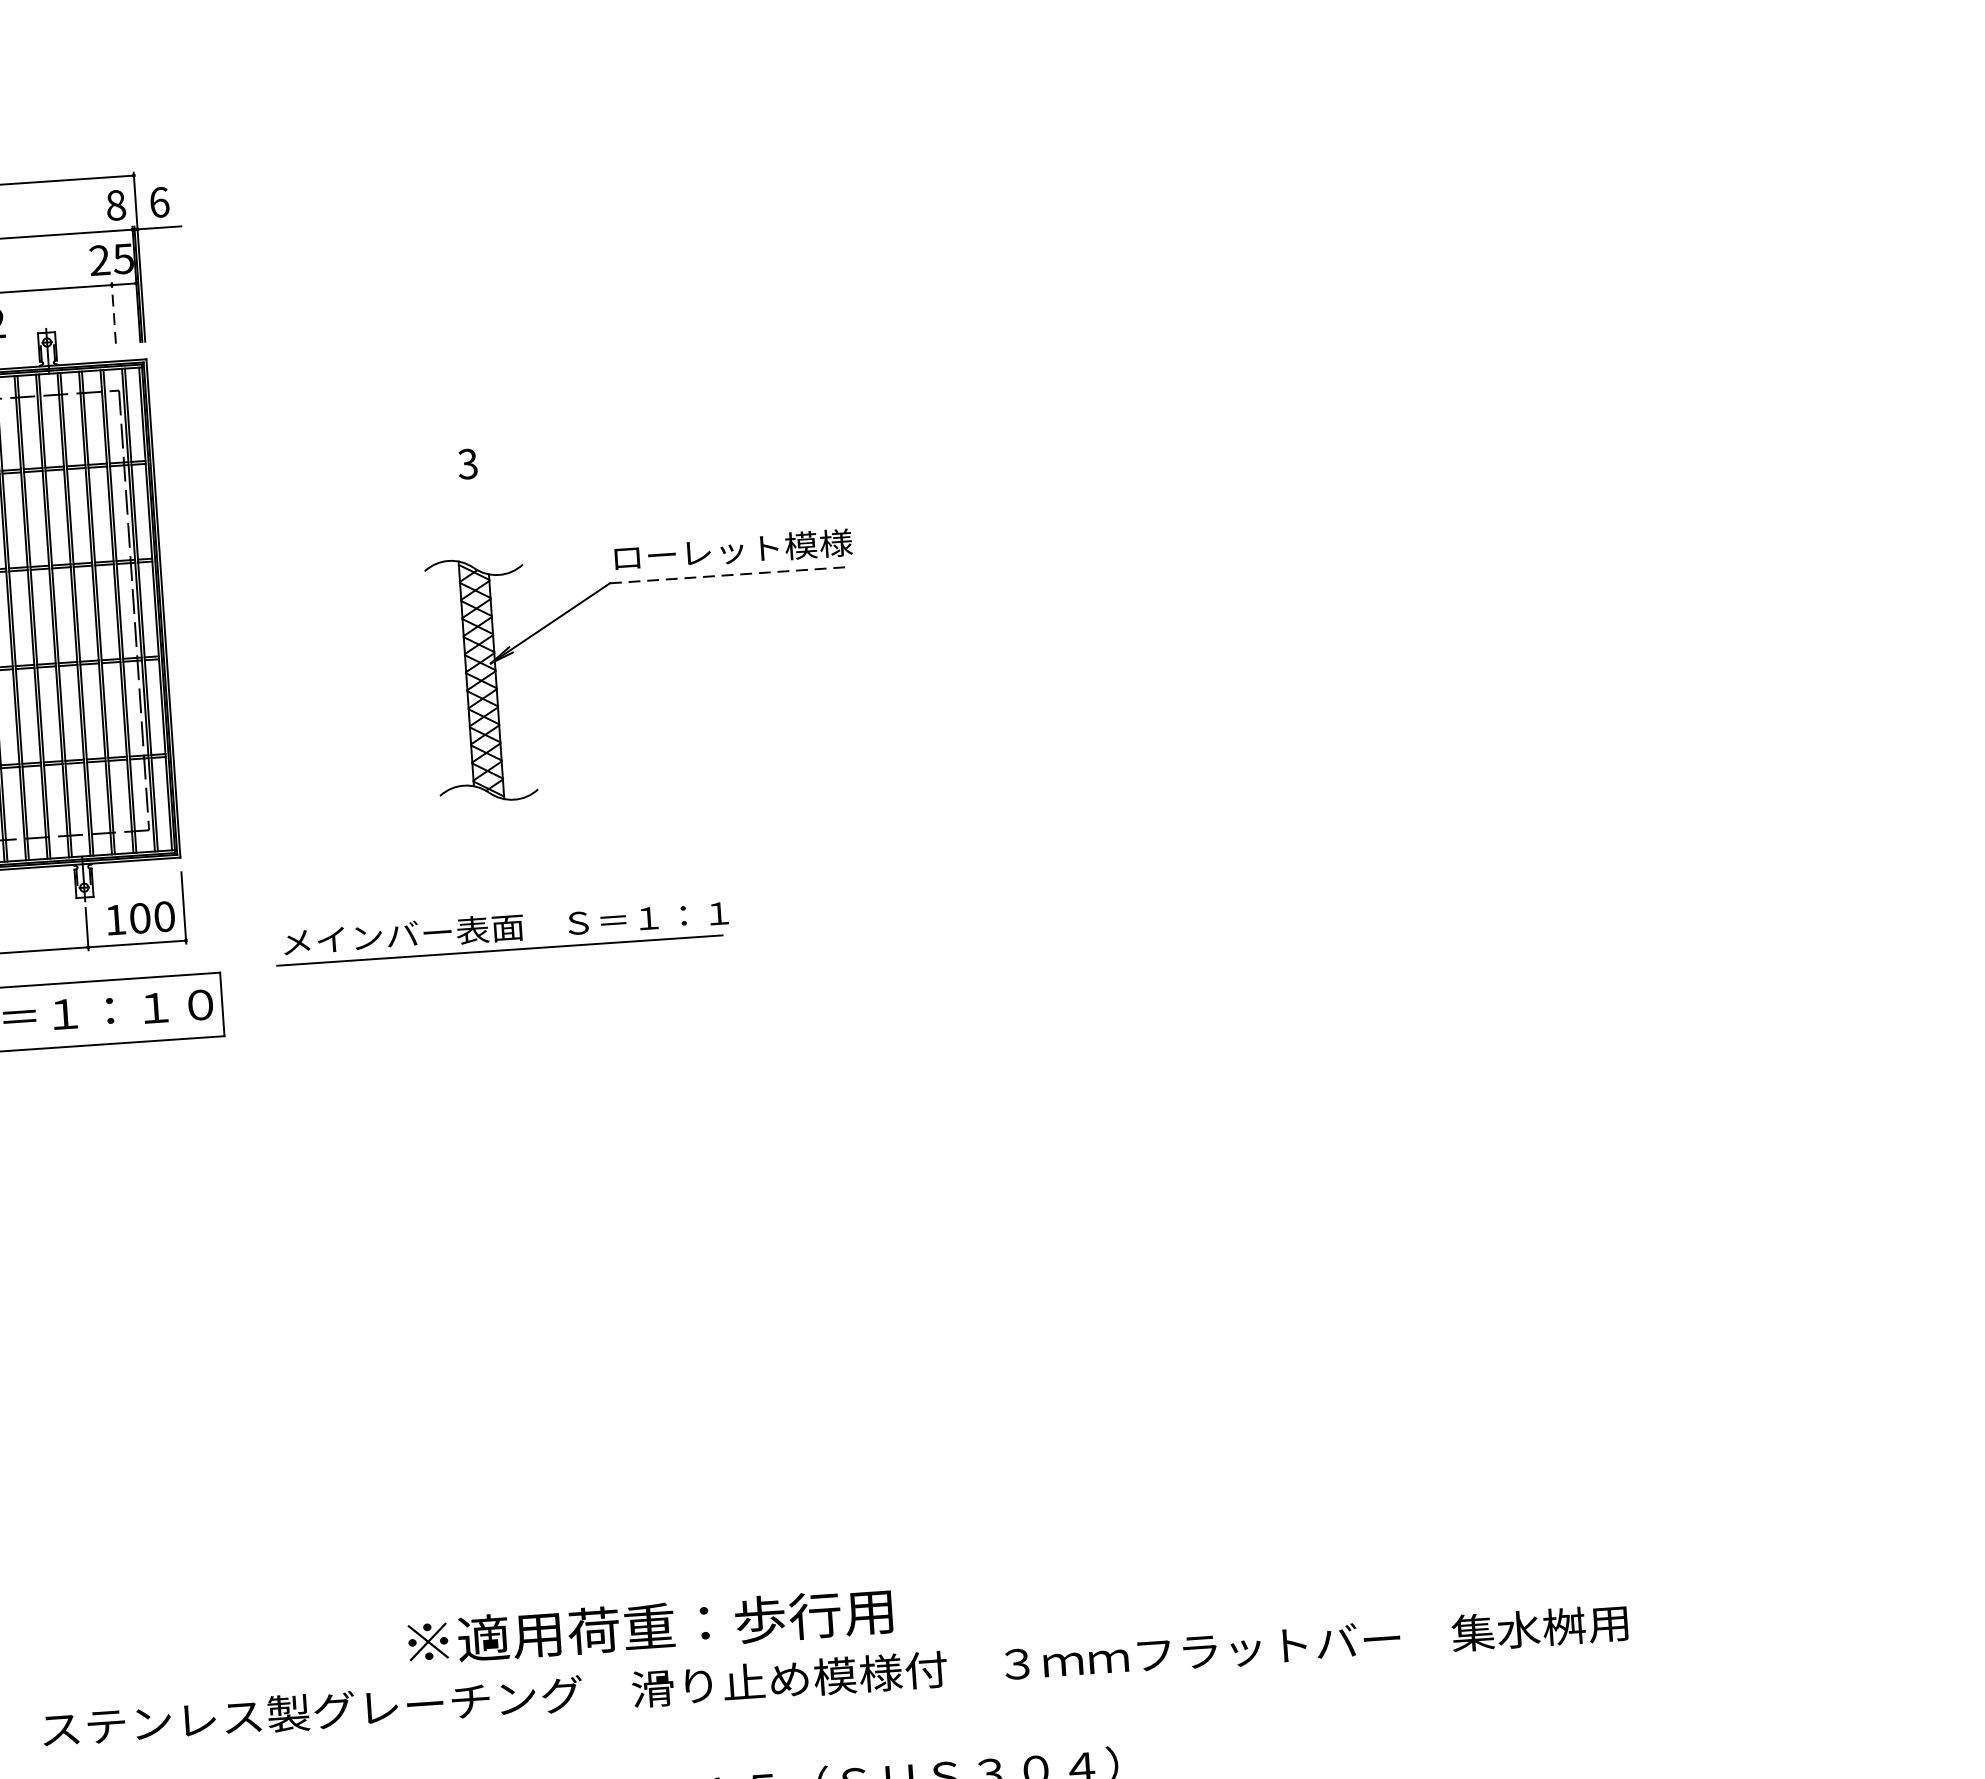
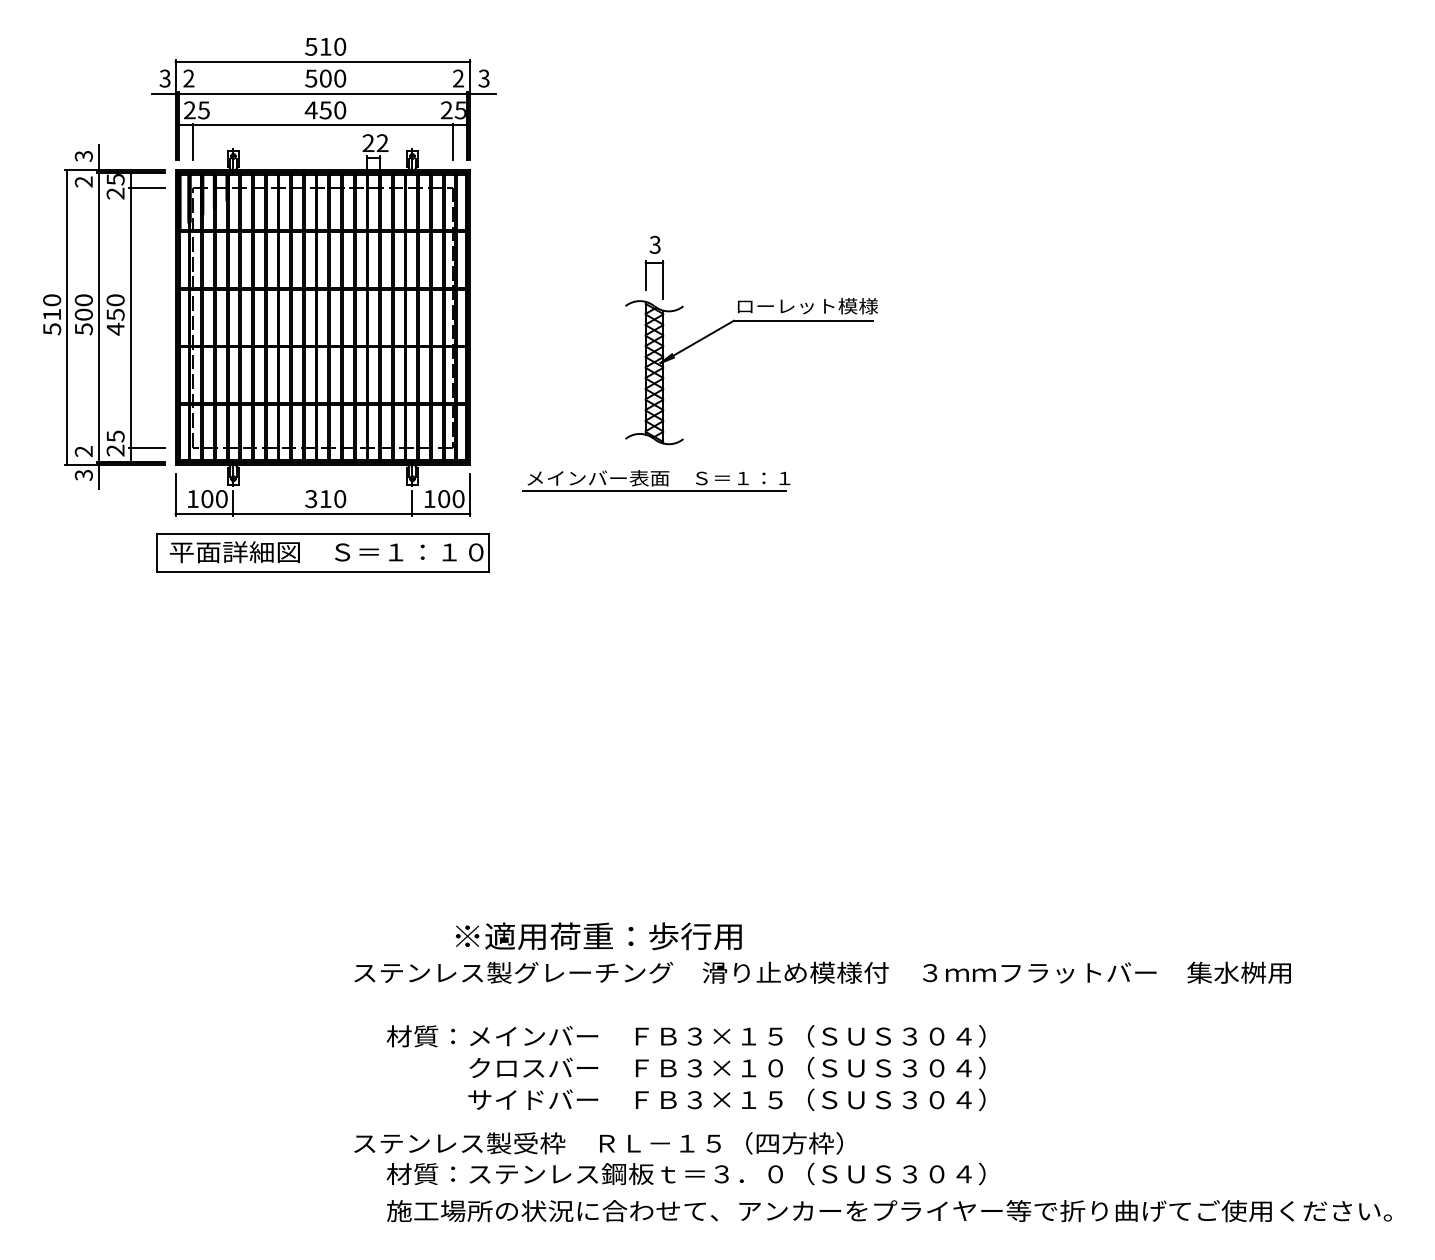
text: (158, 202) -> (483, 78), 6 -> 3
text: (116, 205) -> (458, 78), 8 -> 2
line: (113, 312) -> (452, 141), dashed -> solid
part: (457, 523) -> (646, 279), added
line: (727, 574) -> (803, 320), dashed -> solid
part: (502, 931) -> (656, 480), moved
text: (649, 1627) -> (598, 936), moved

